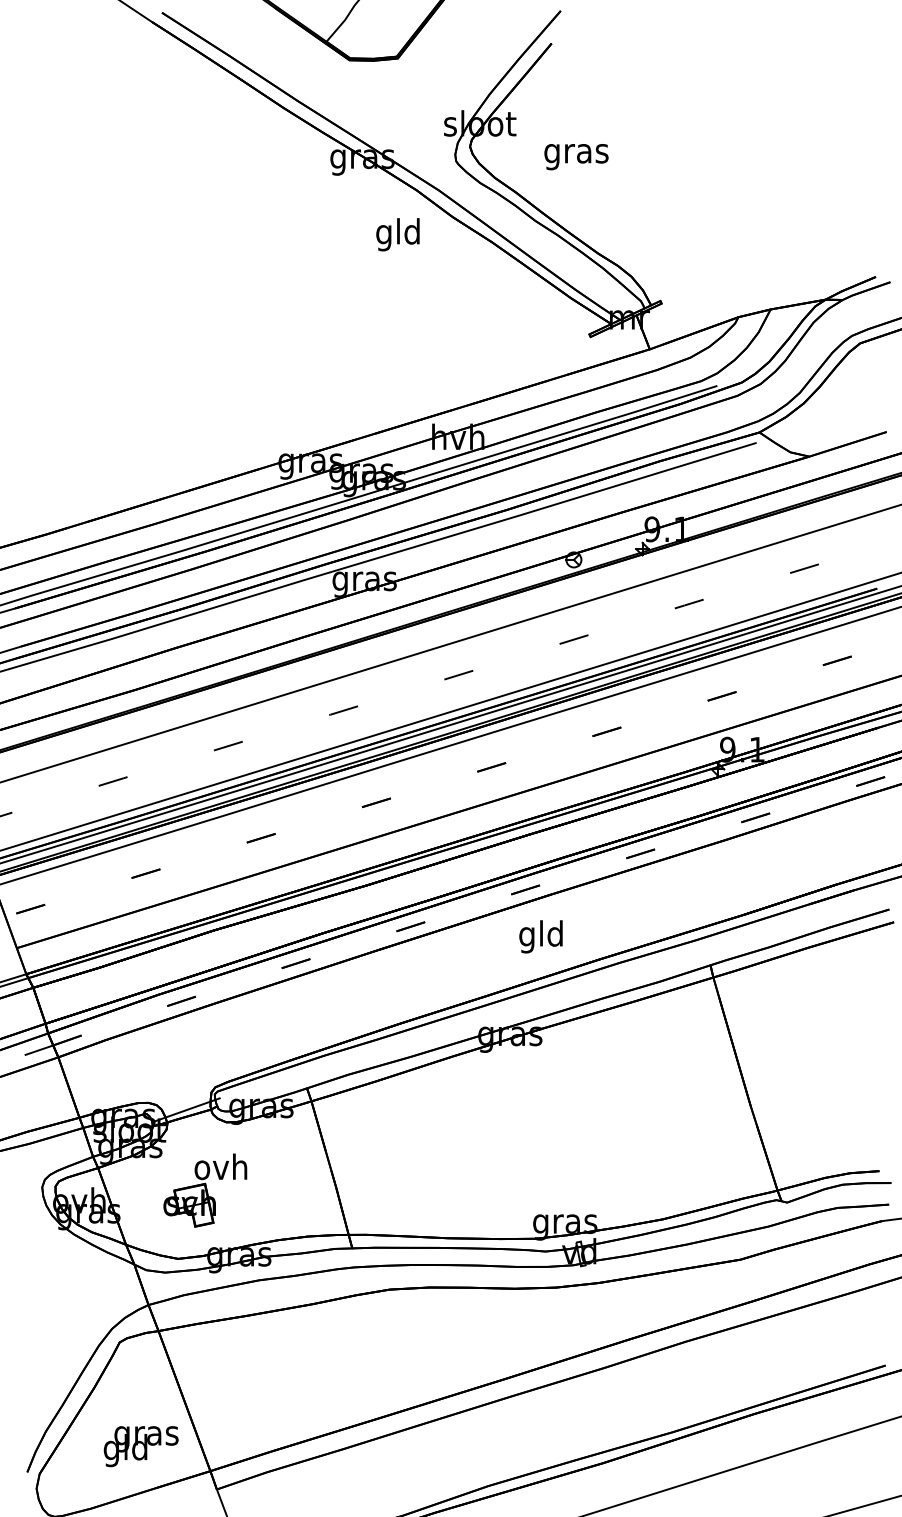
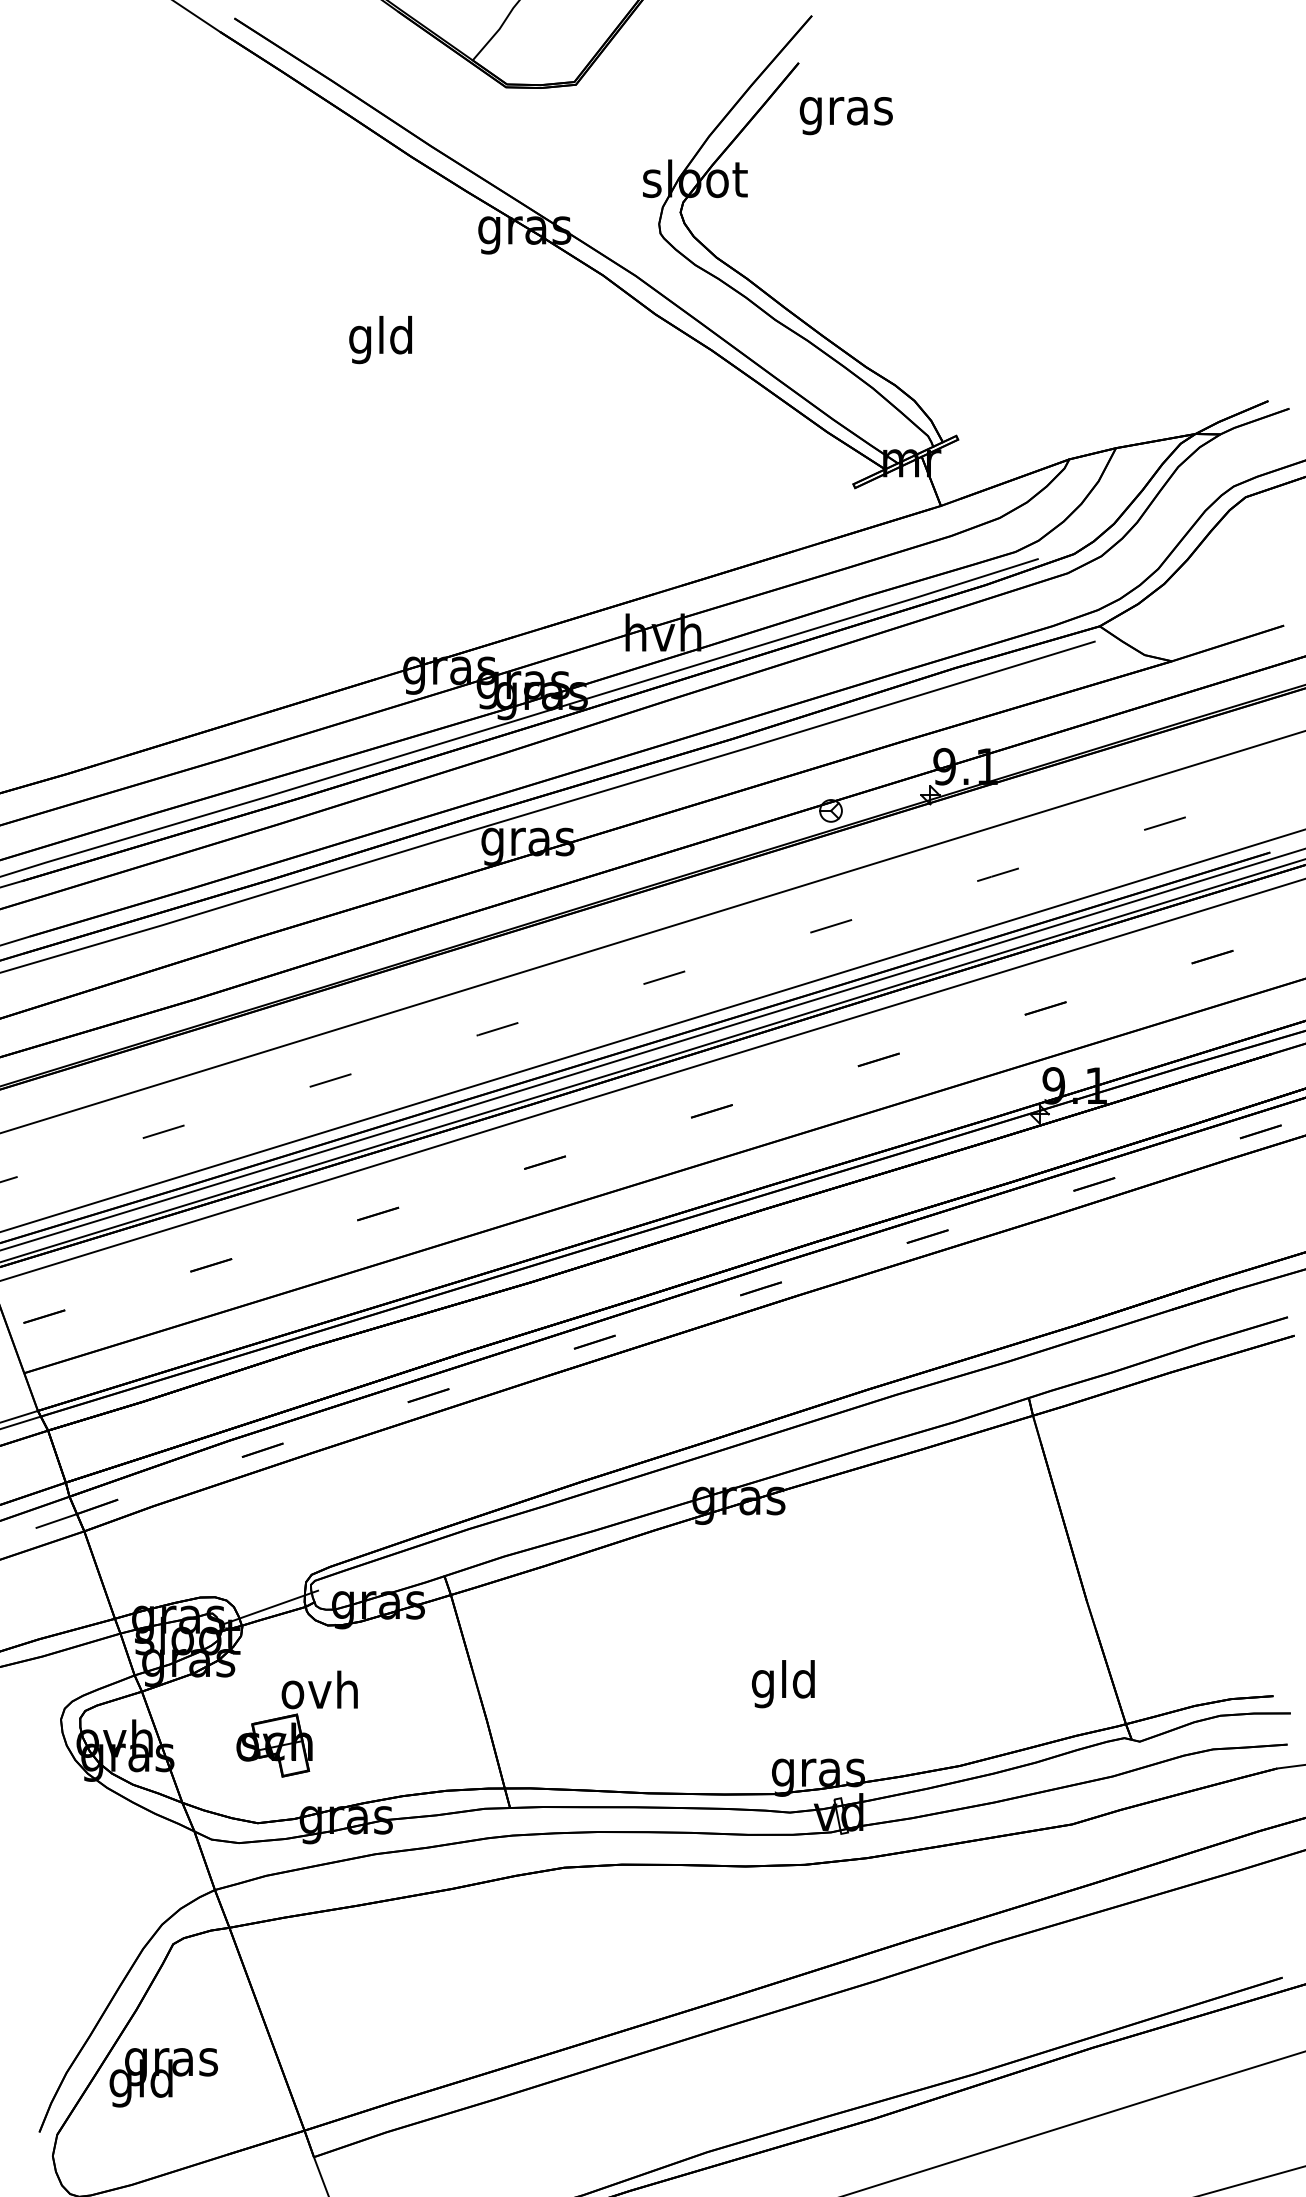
text: (576, 157) -> (846, 116), moved
text: (397, 234) -> (379, 339), moved
text: (540, 936) -> (782, 1683), moved
text: (140, 1446) -> (162, 2077), moved

